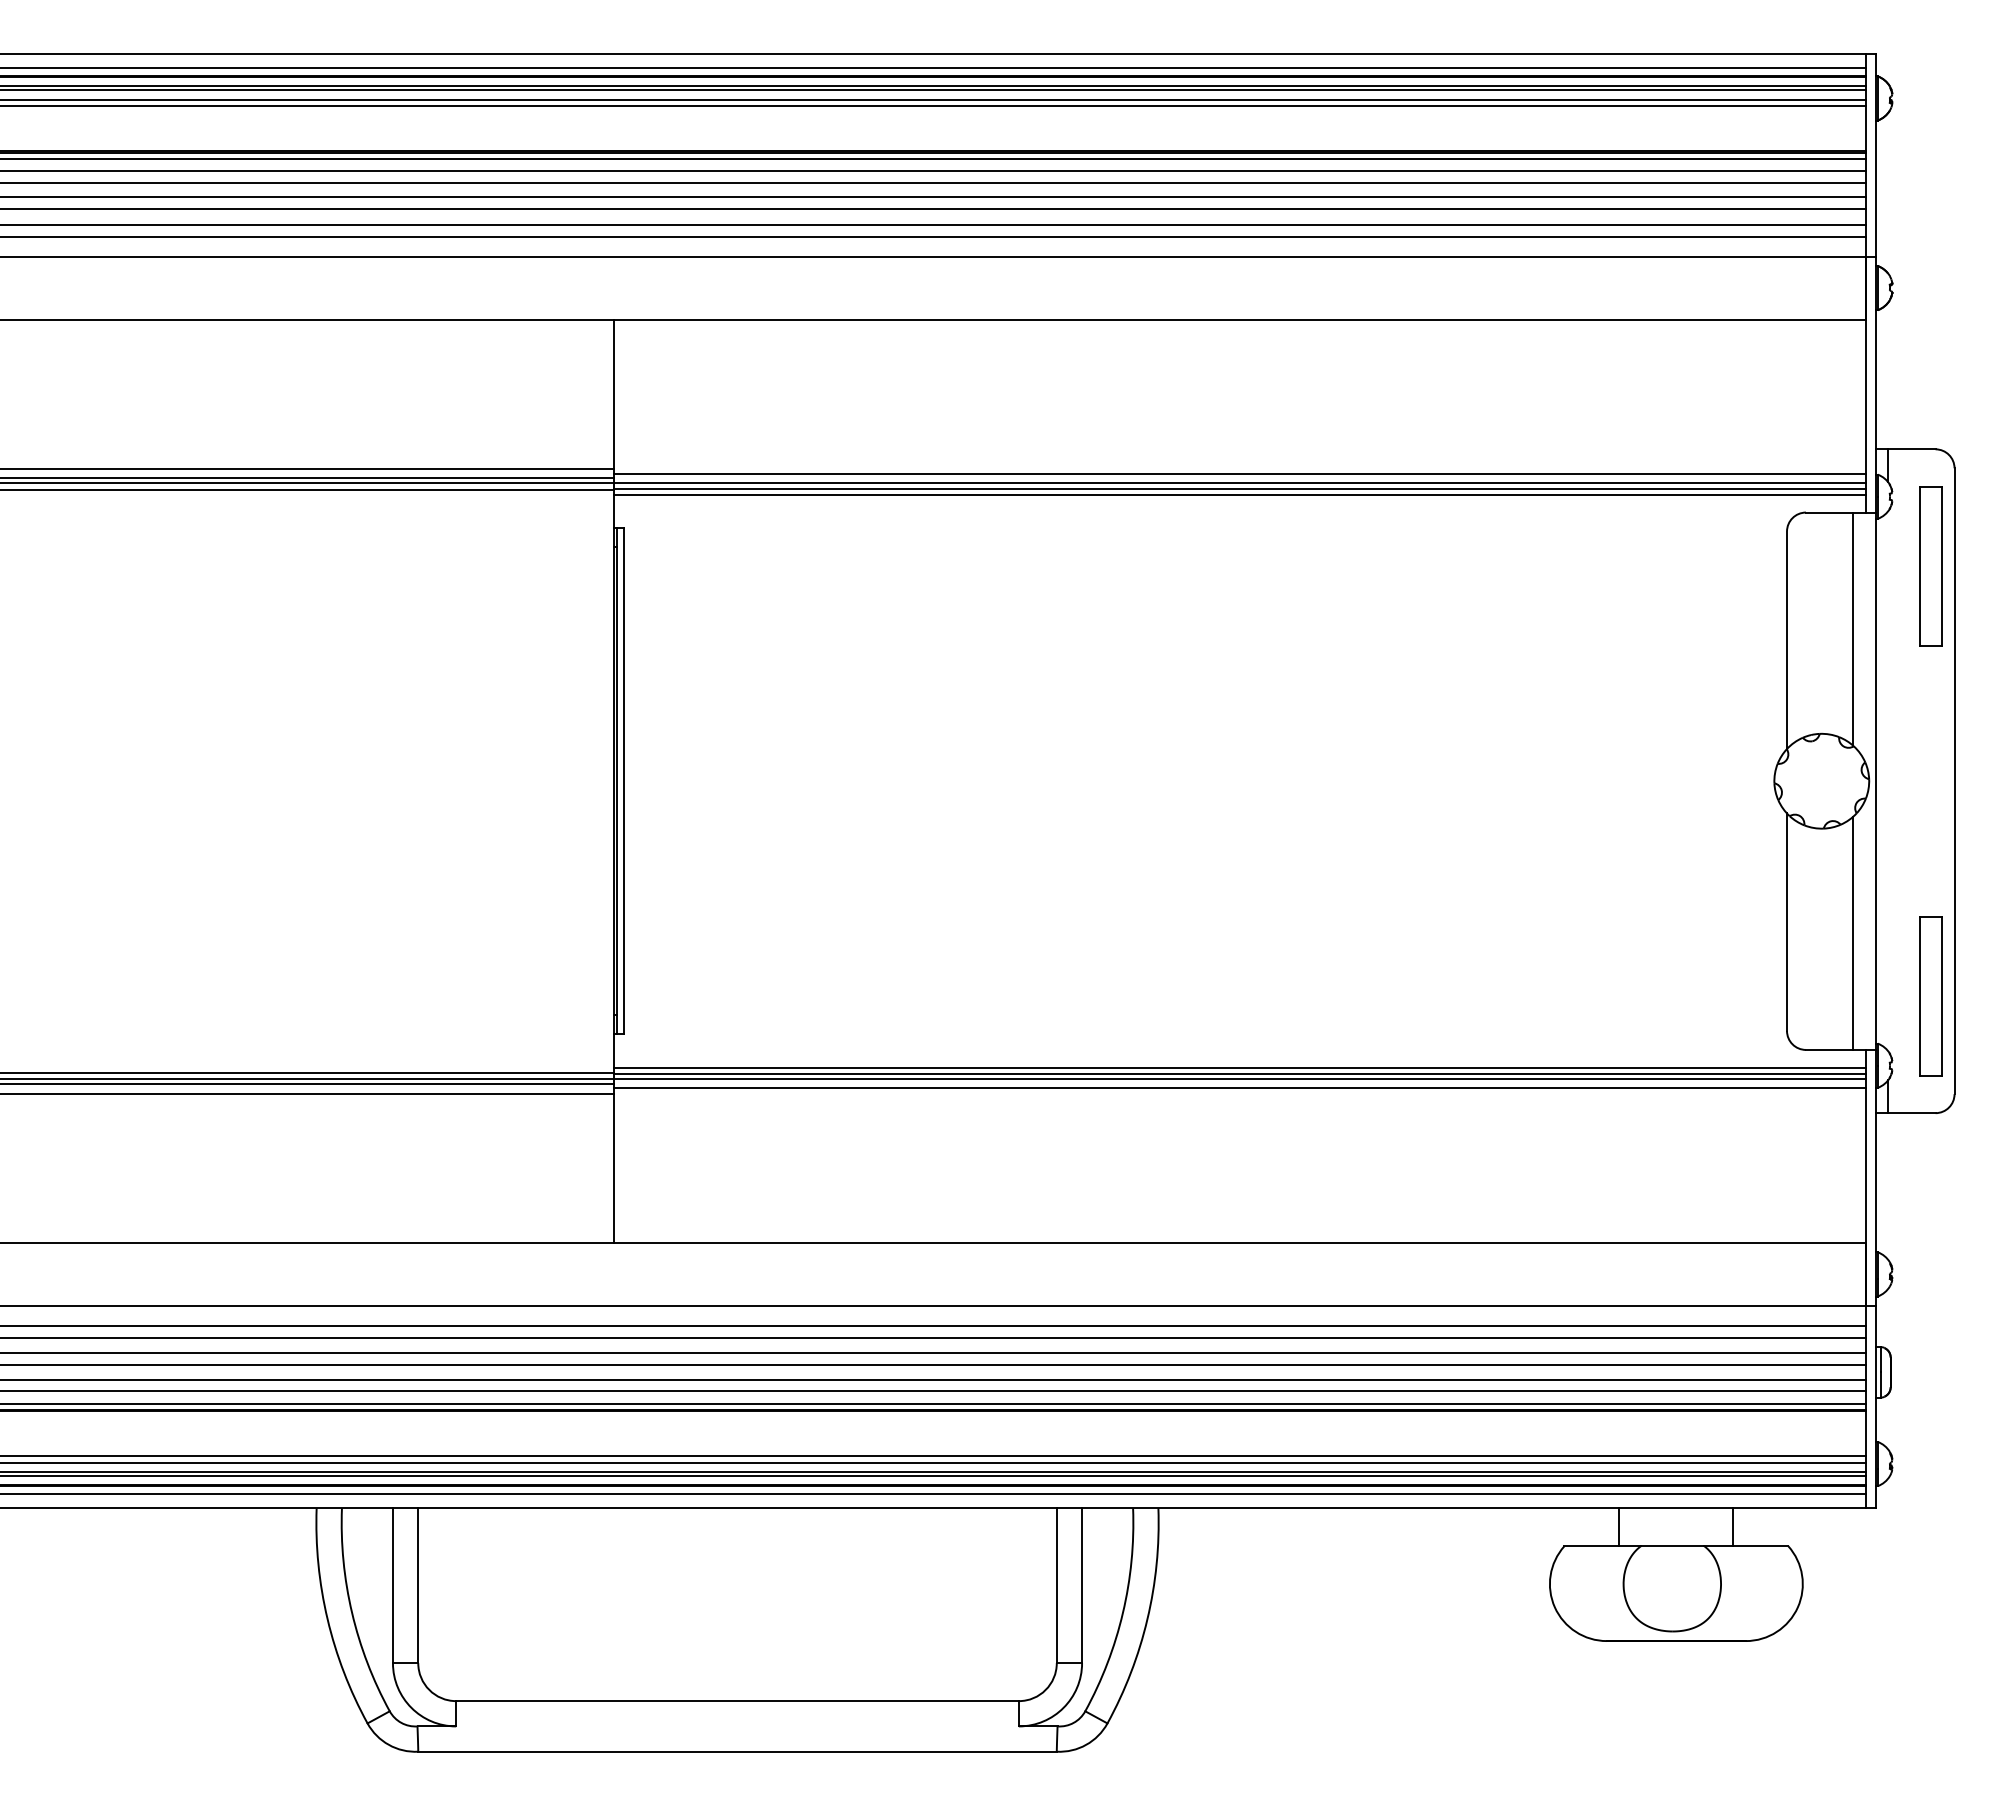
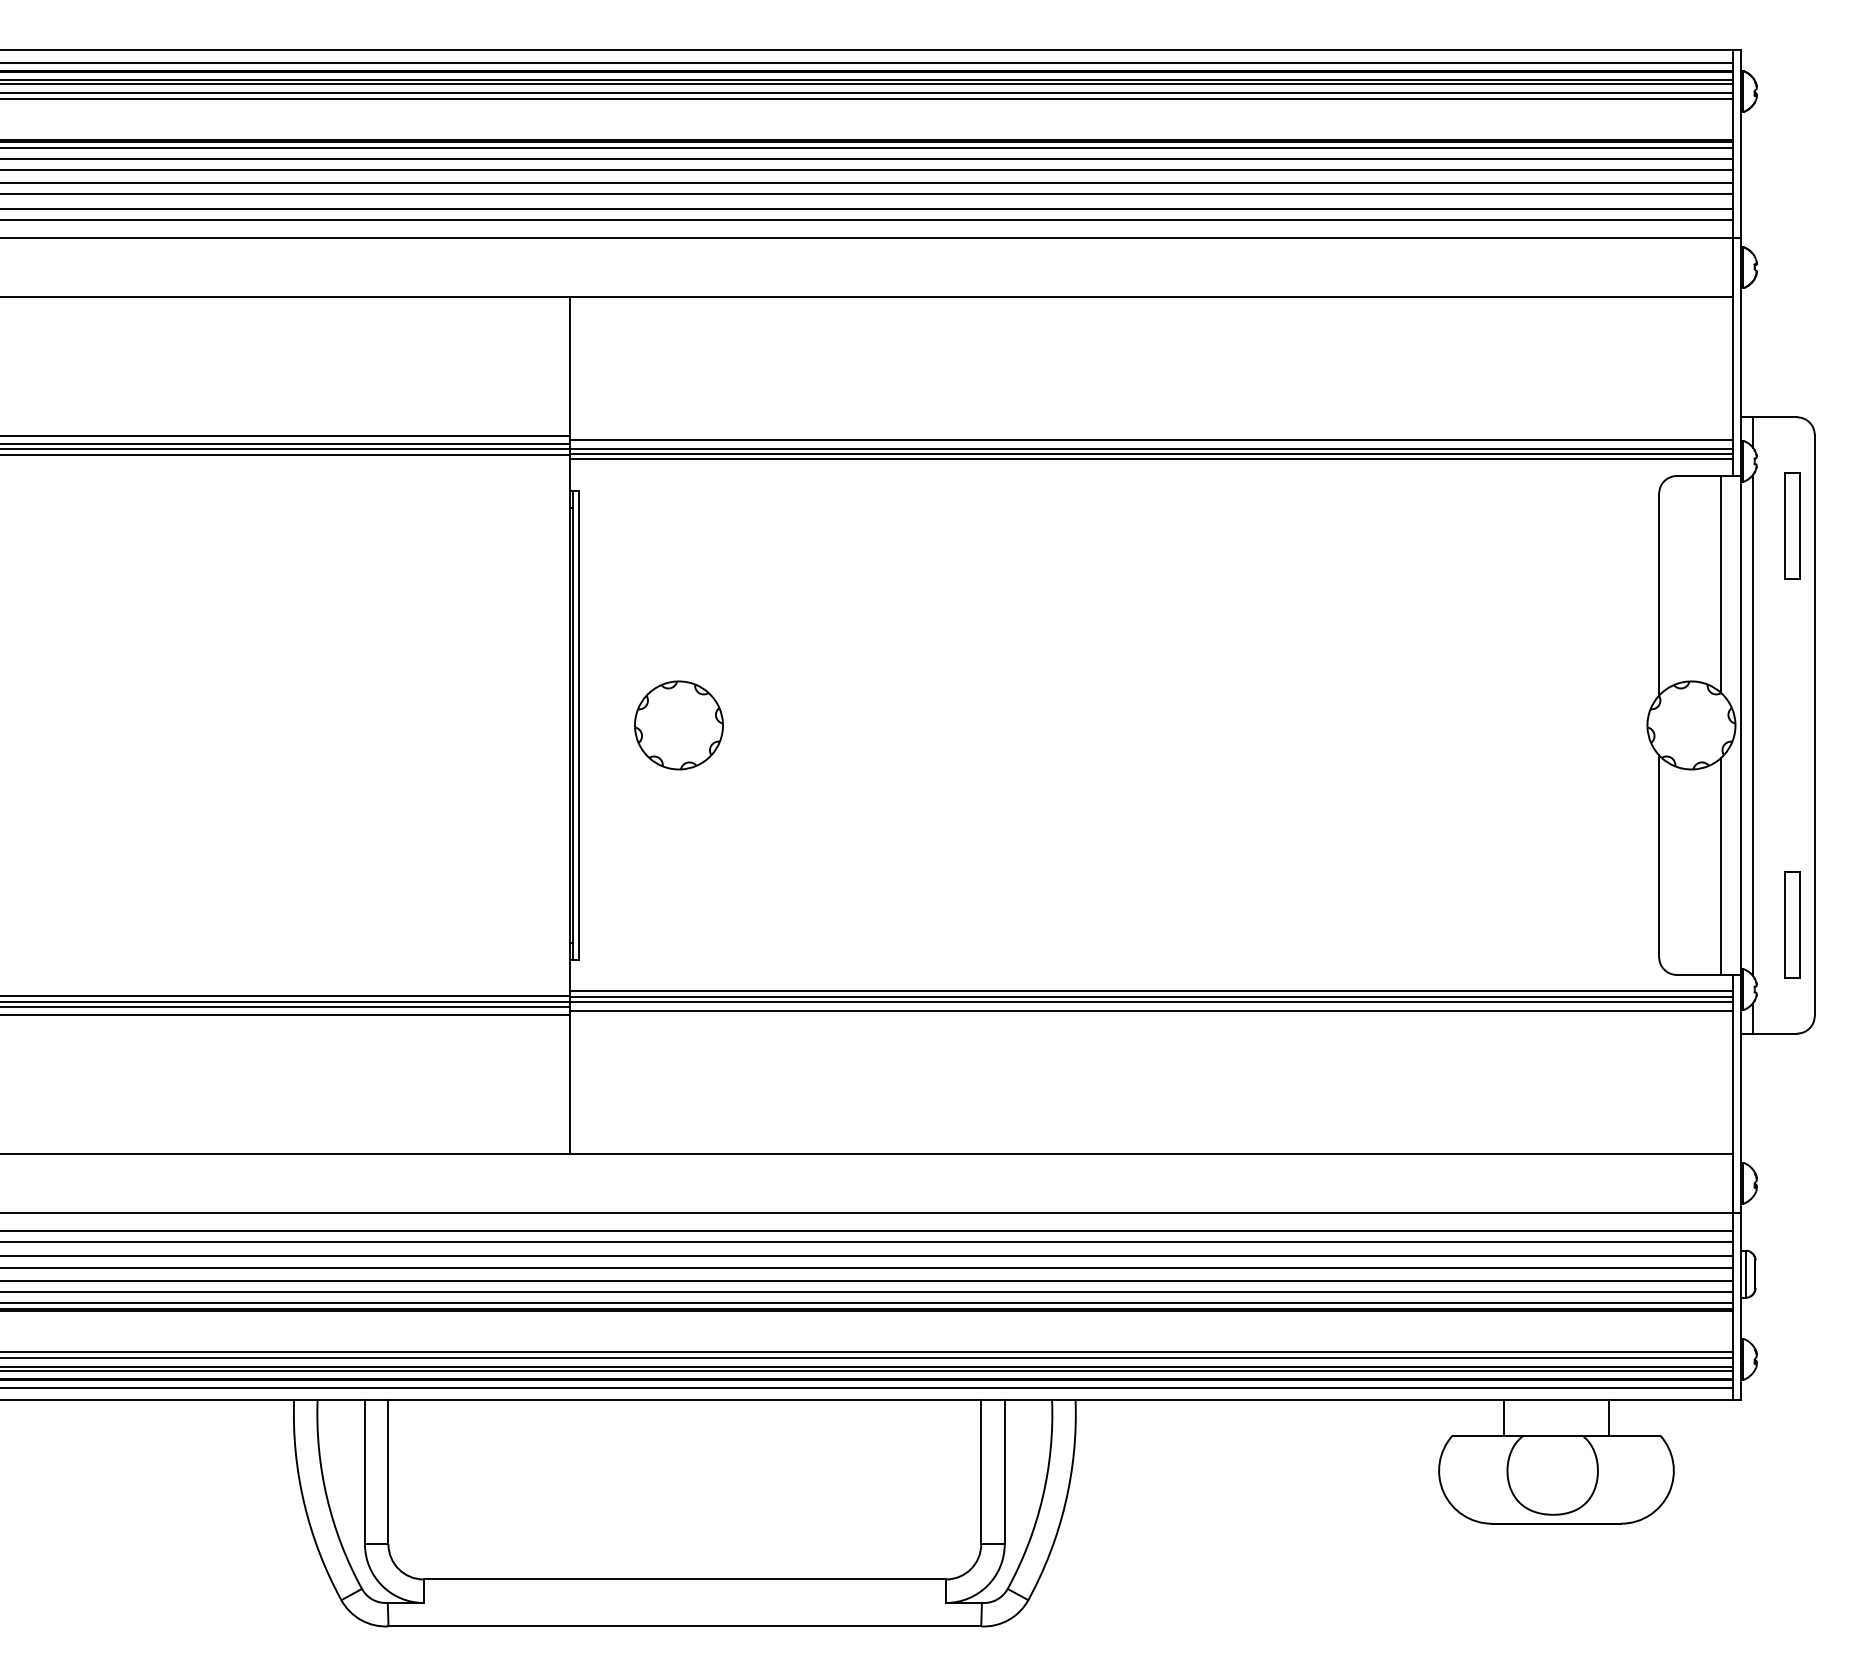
part: (1930, 565) -> (1792, 525), size x0.71
part: (730, 780) -> (678, 724), added
line: (1888, 781) -> (1753, 725), added
part: (1930, 995) -> (1792, 924), size x0.71

